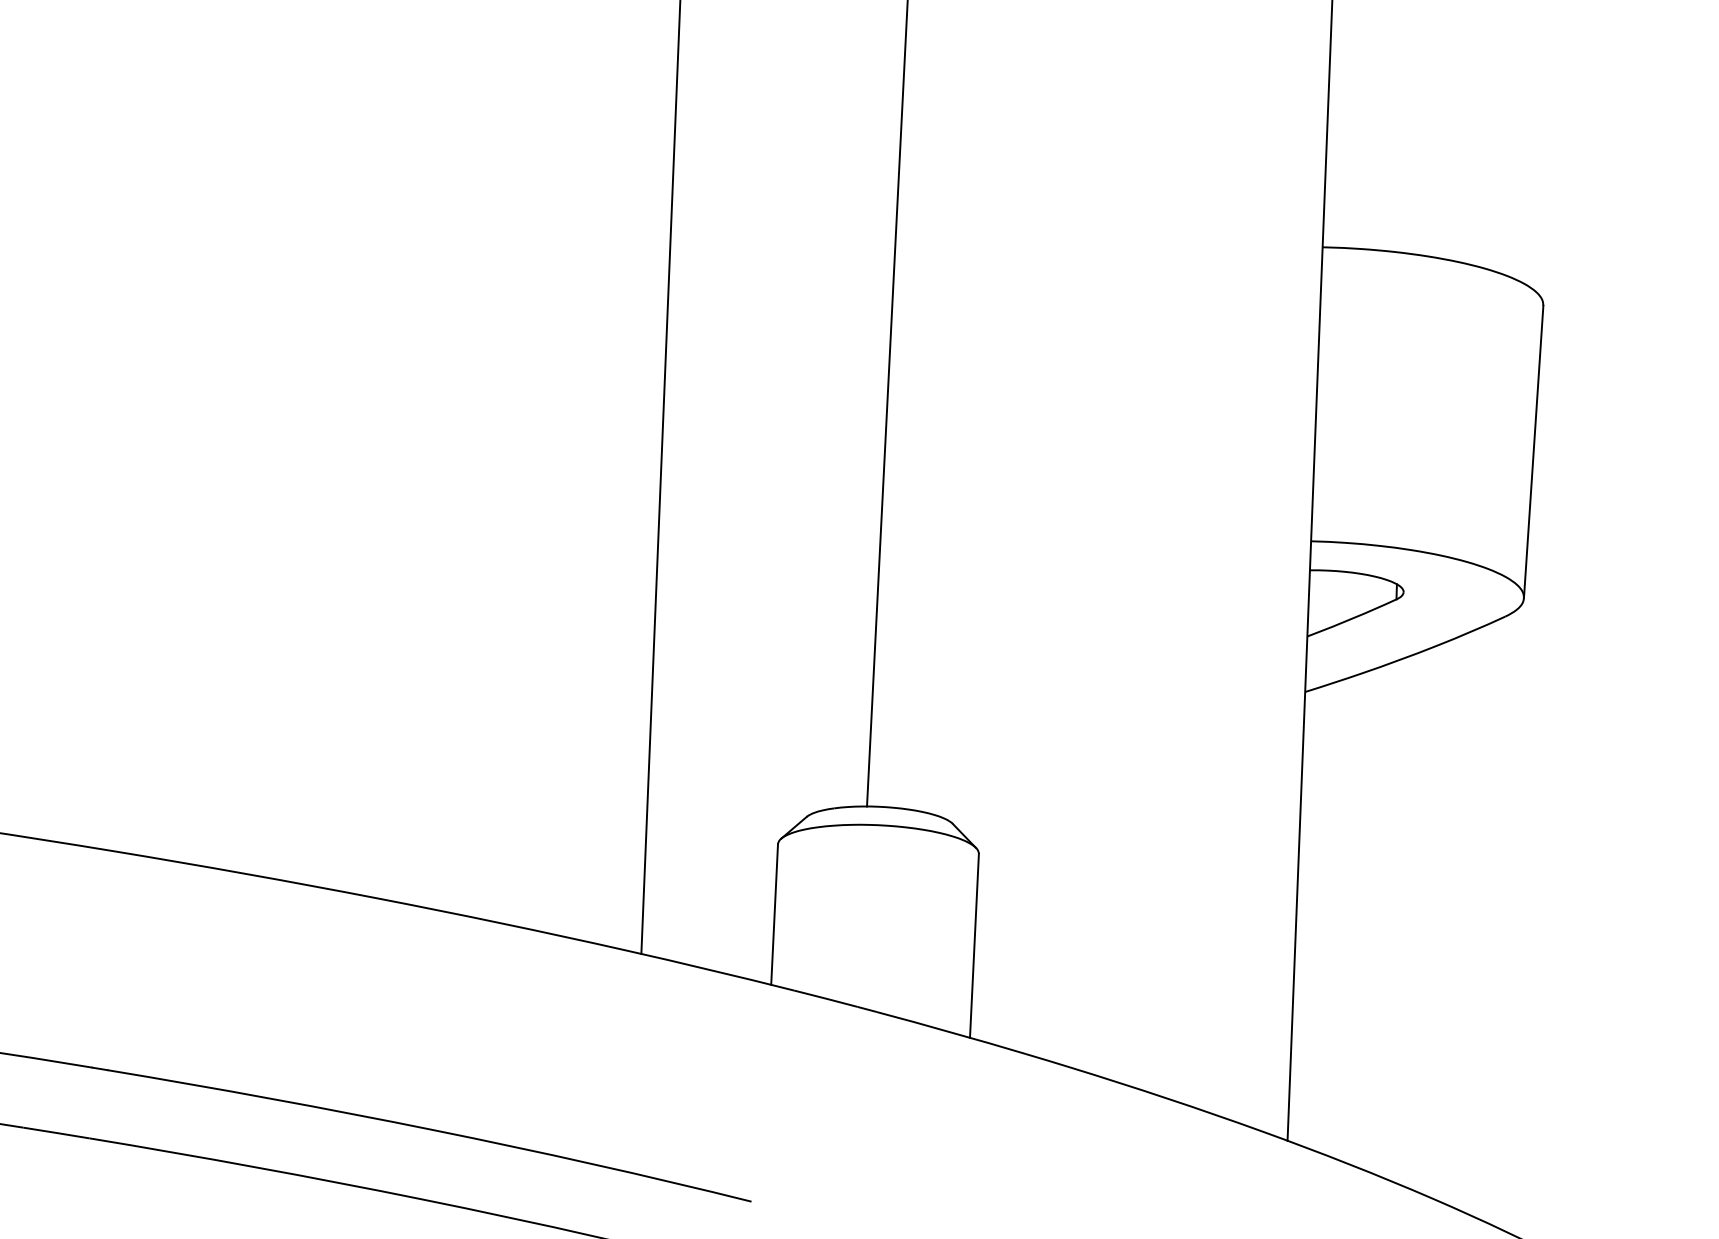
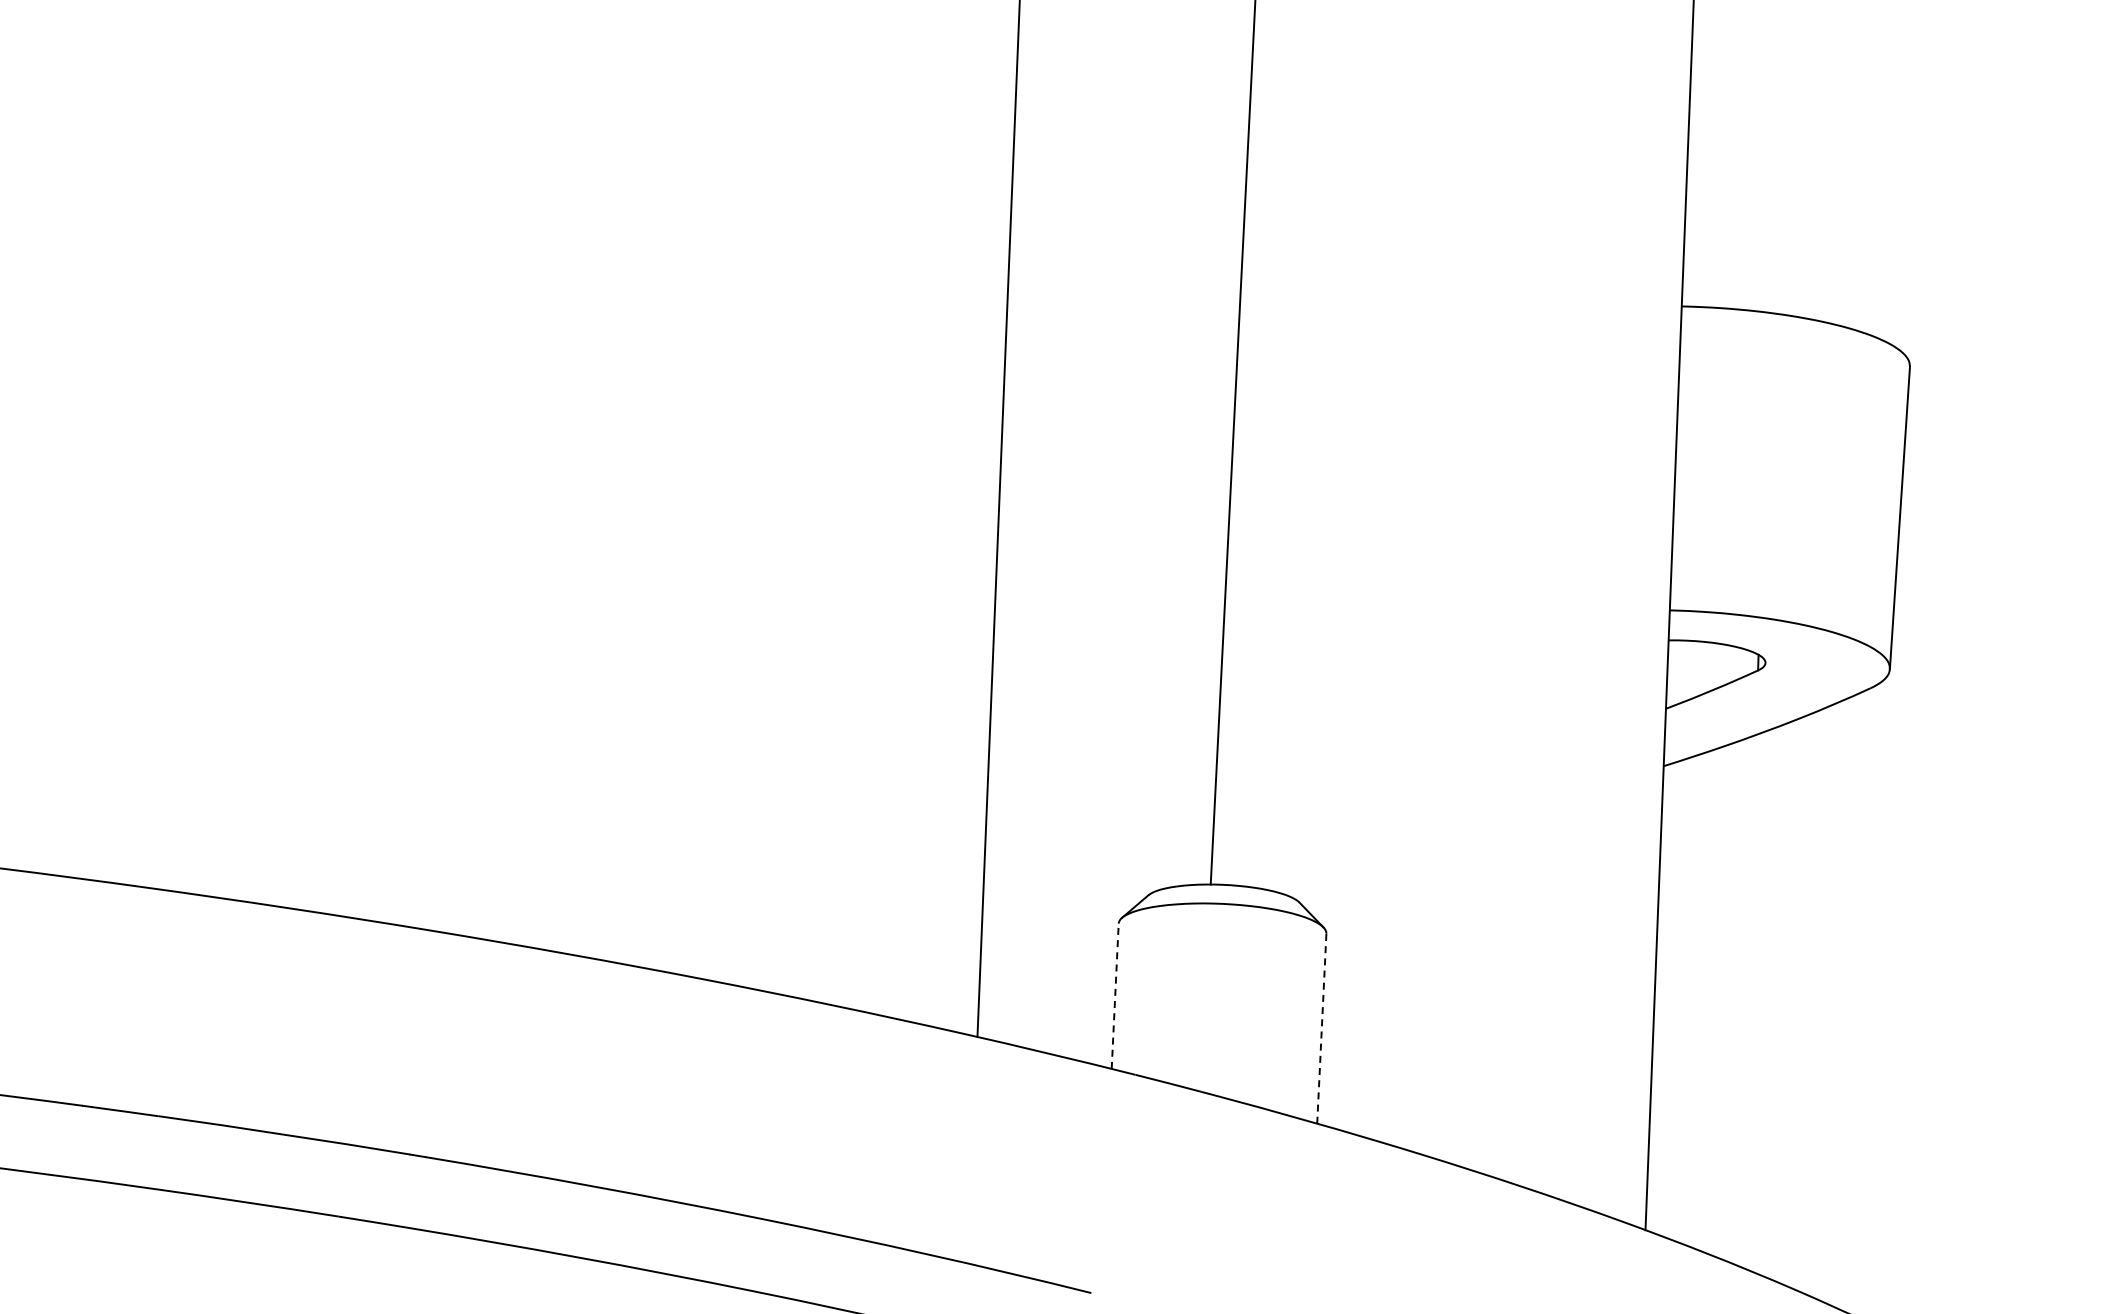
line: (774, 914) -> (1115, 996), solid -> dashed
line: (974, 945) -> (1321, 1028), solid -> dashed

